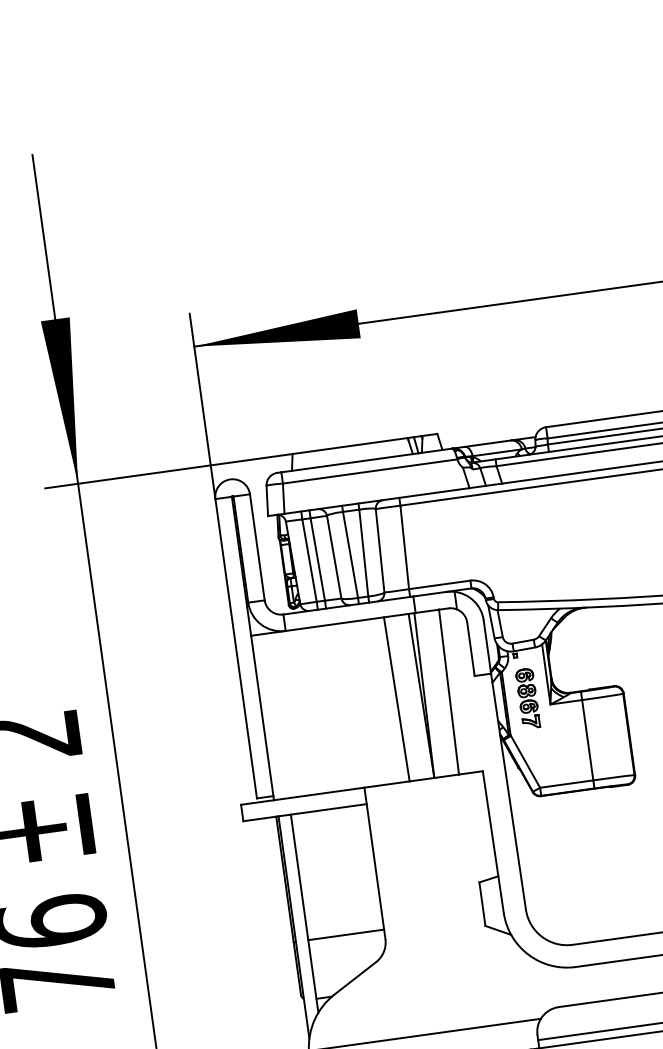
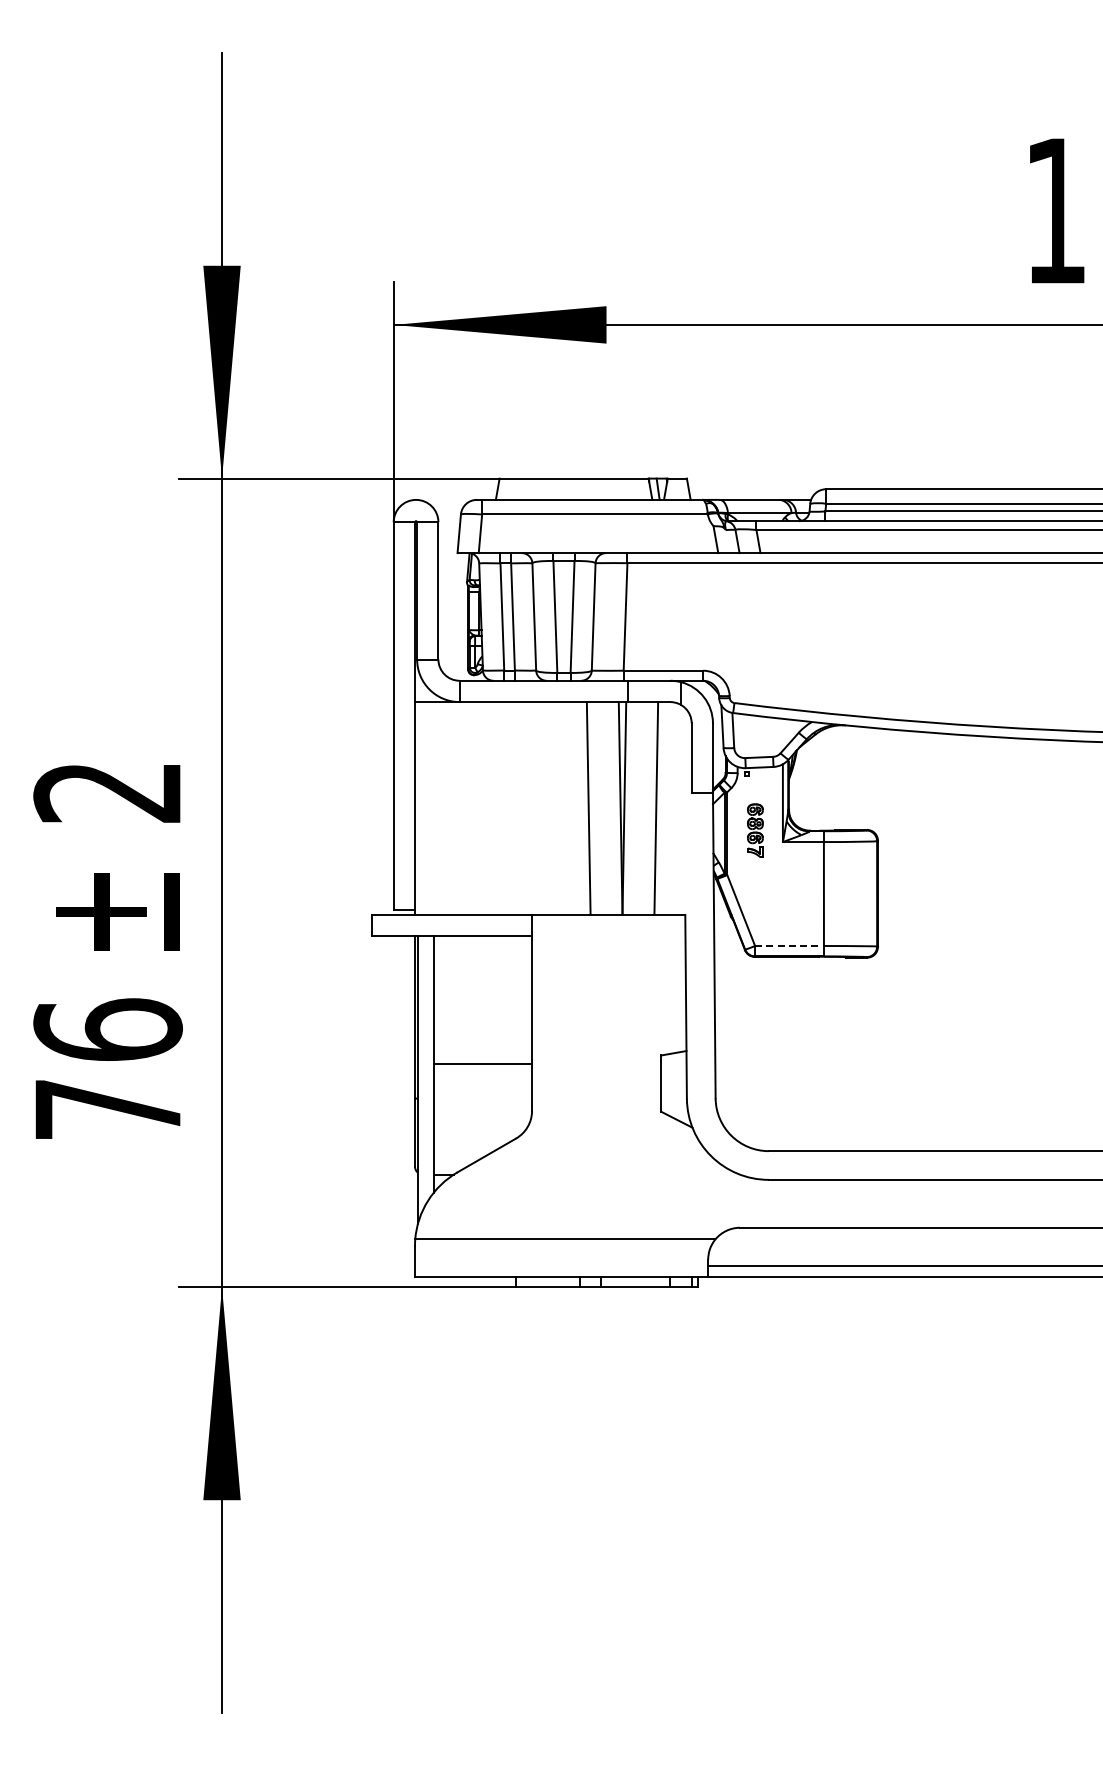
part: (528, 698) -> (755, 830), size x0.7
line: (567, 784) -> (790, 946), solid -> dashed
line: (345, 934) -> (482, 1063), moved

